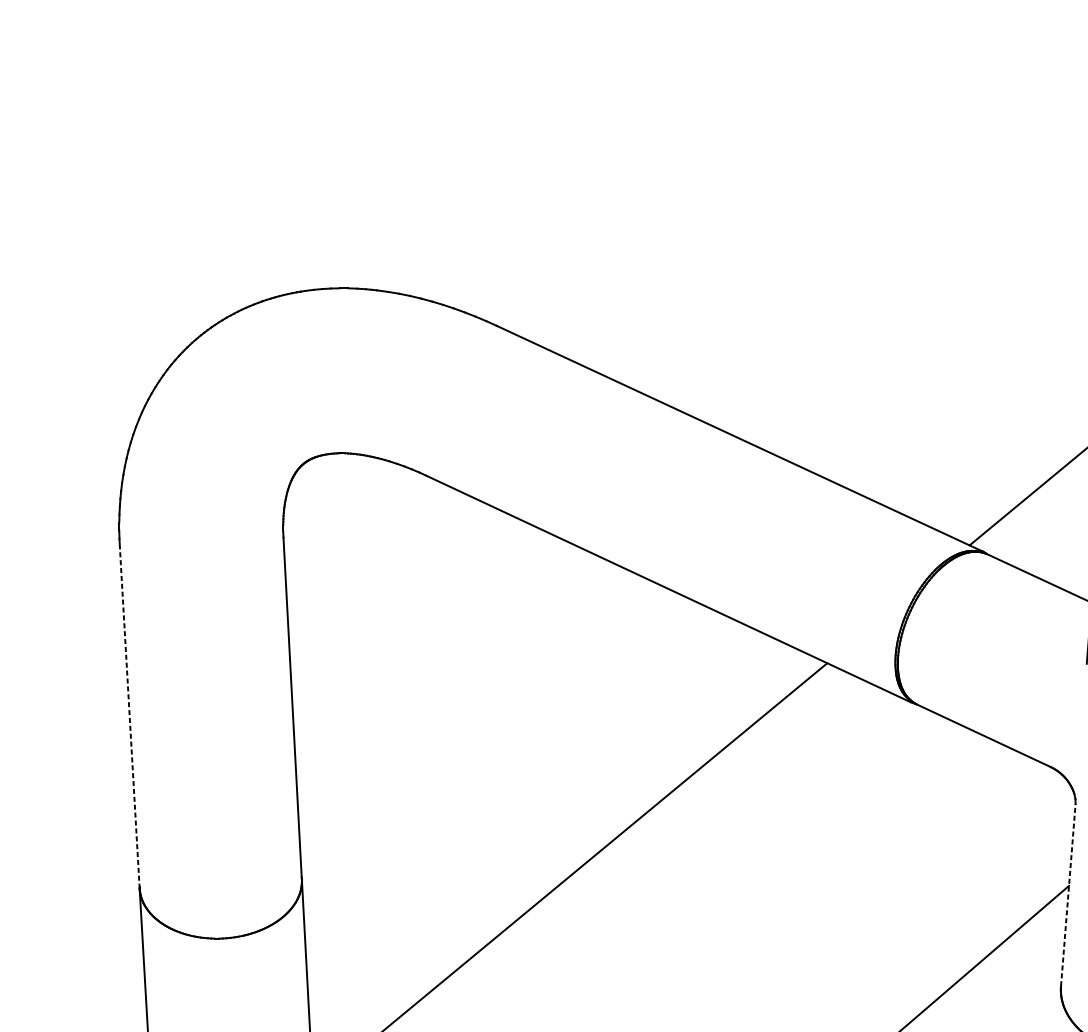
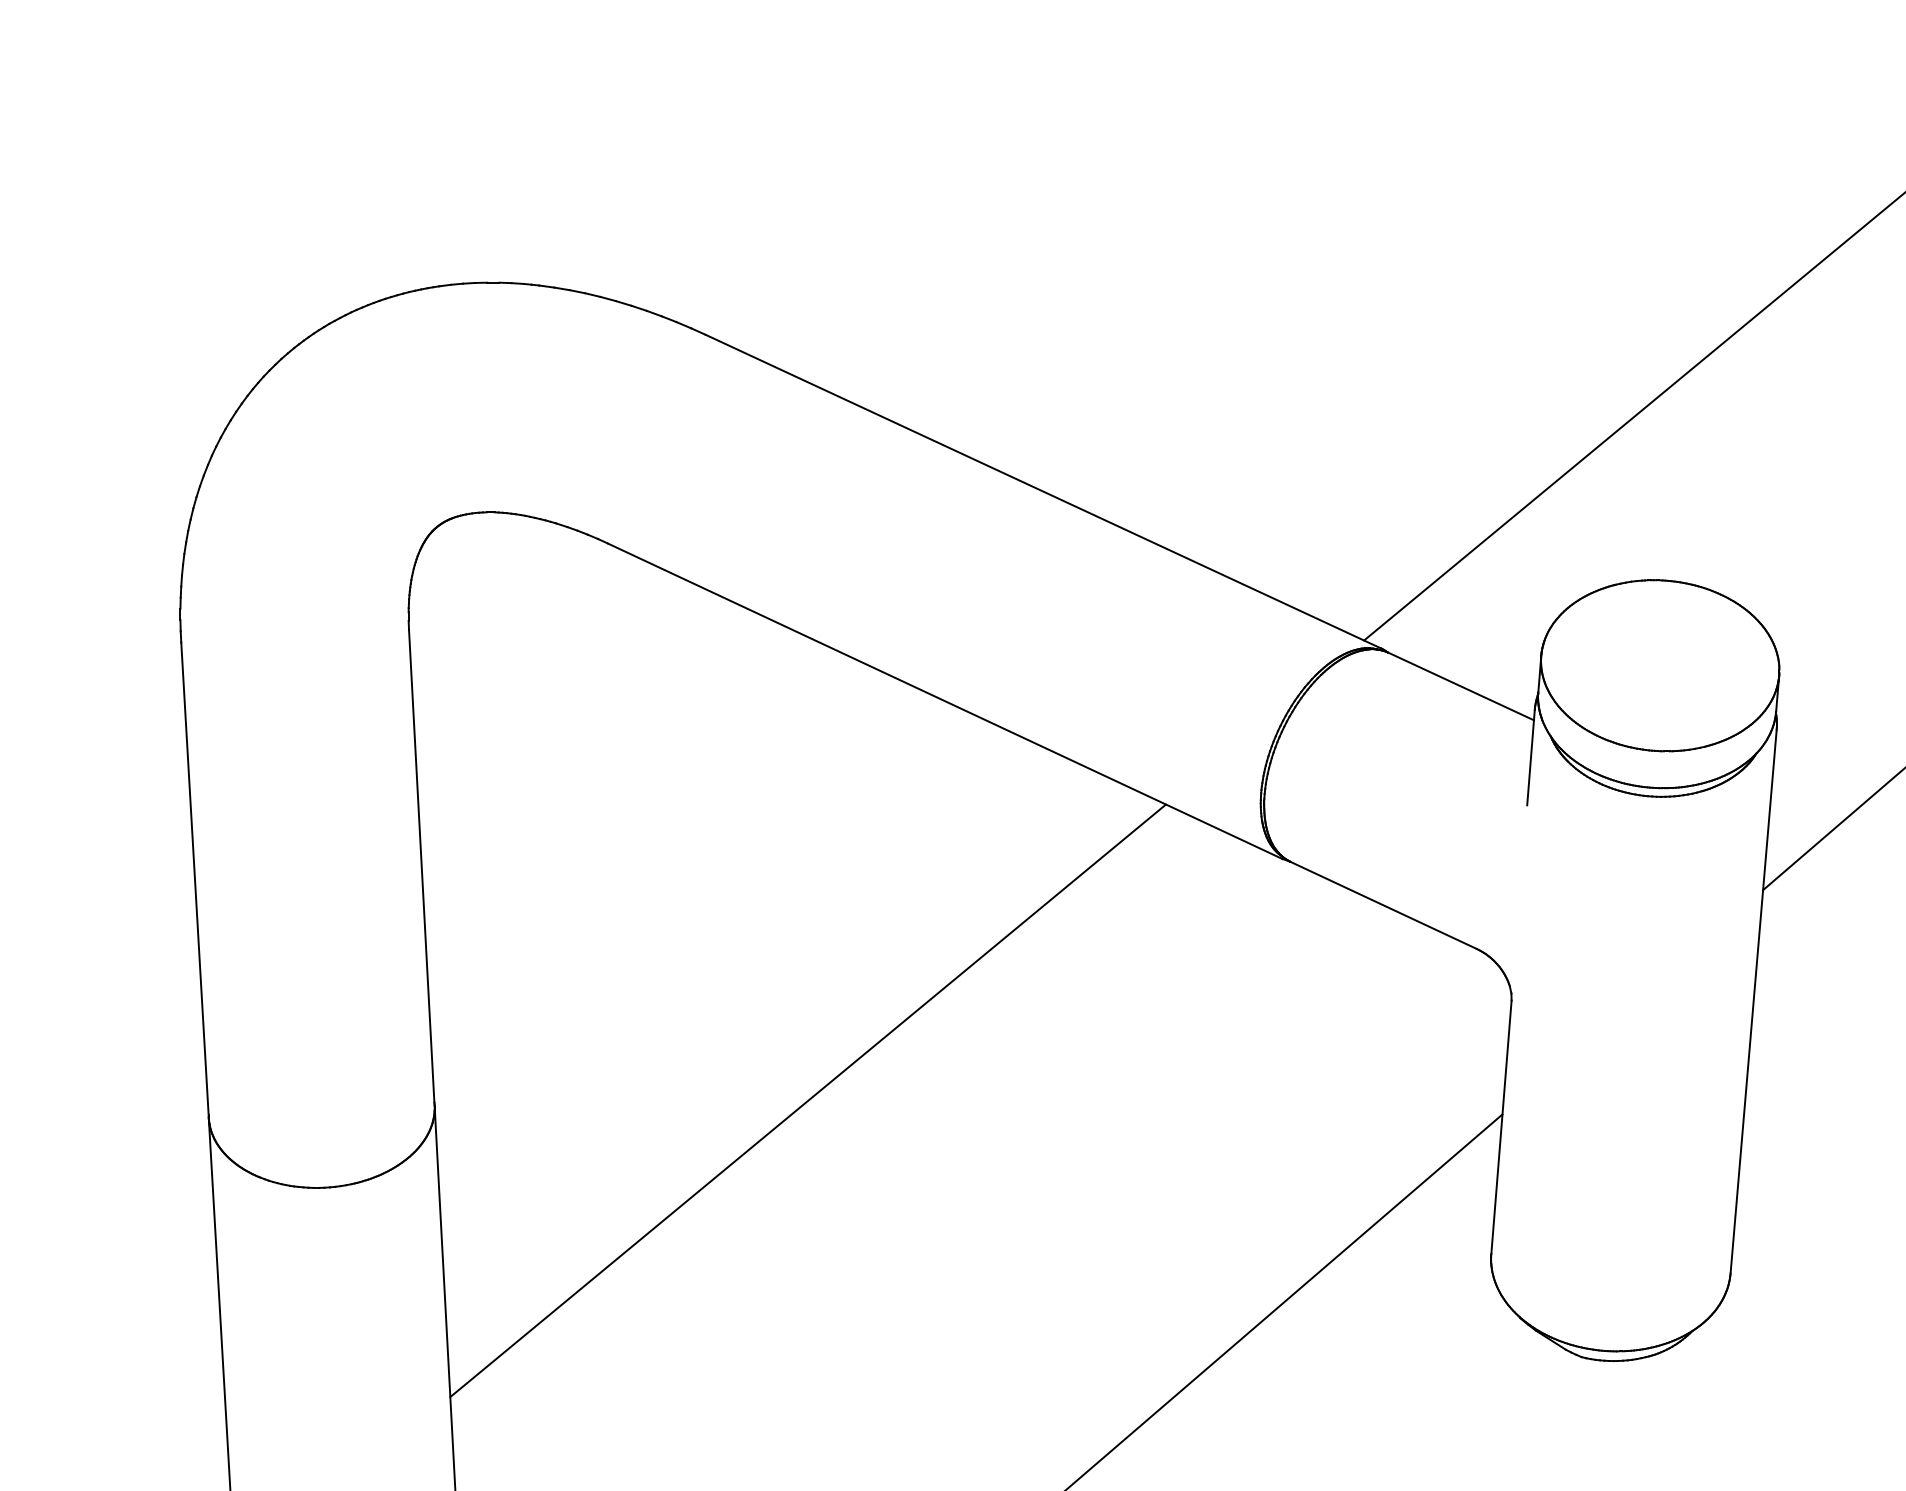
line: (130, 717) -> (195, 879), dashed -> solid
line: (1068, 894) -> (1501, 1126), dashed -> solid

